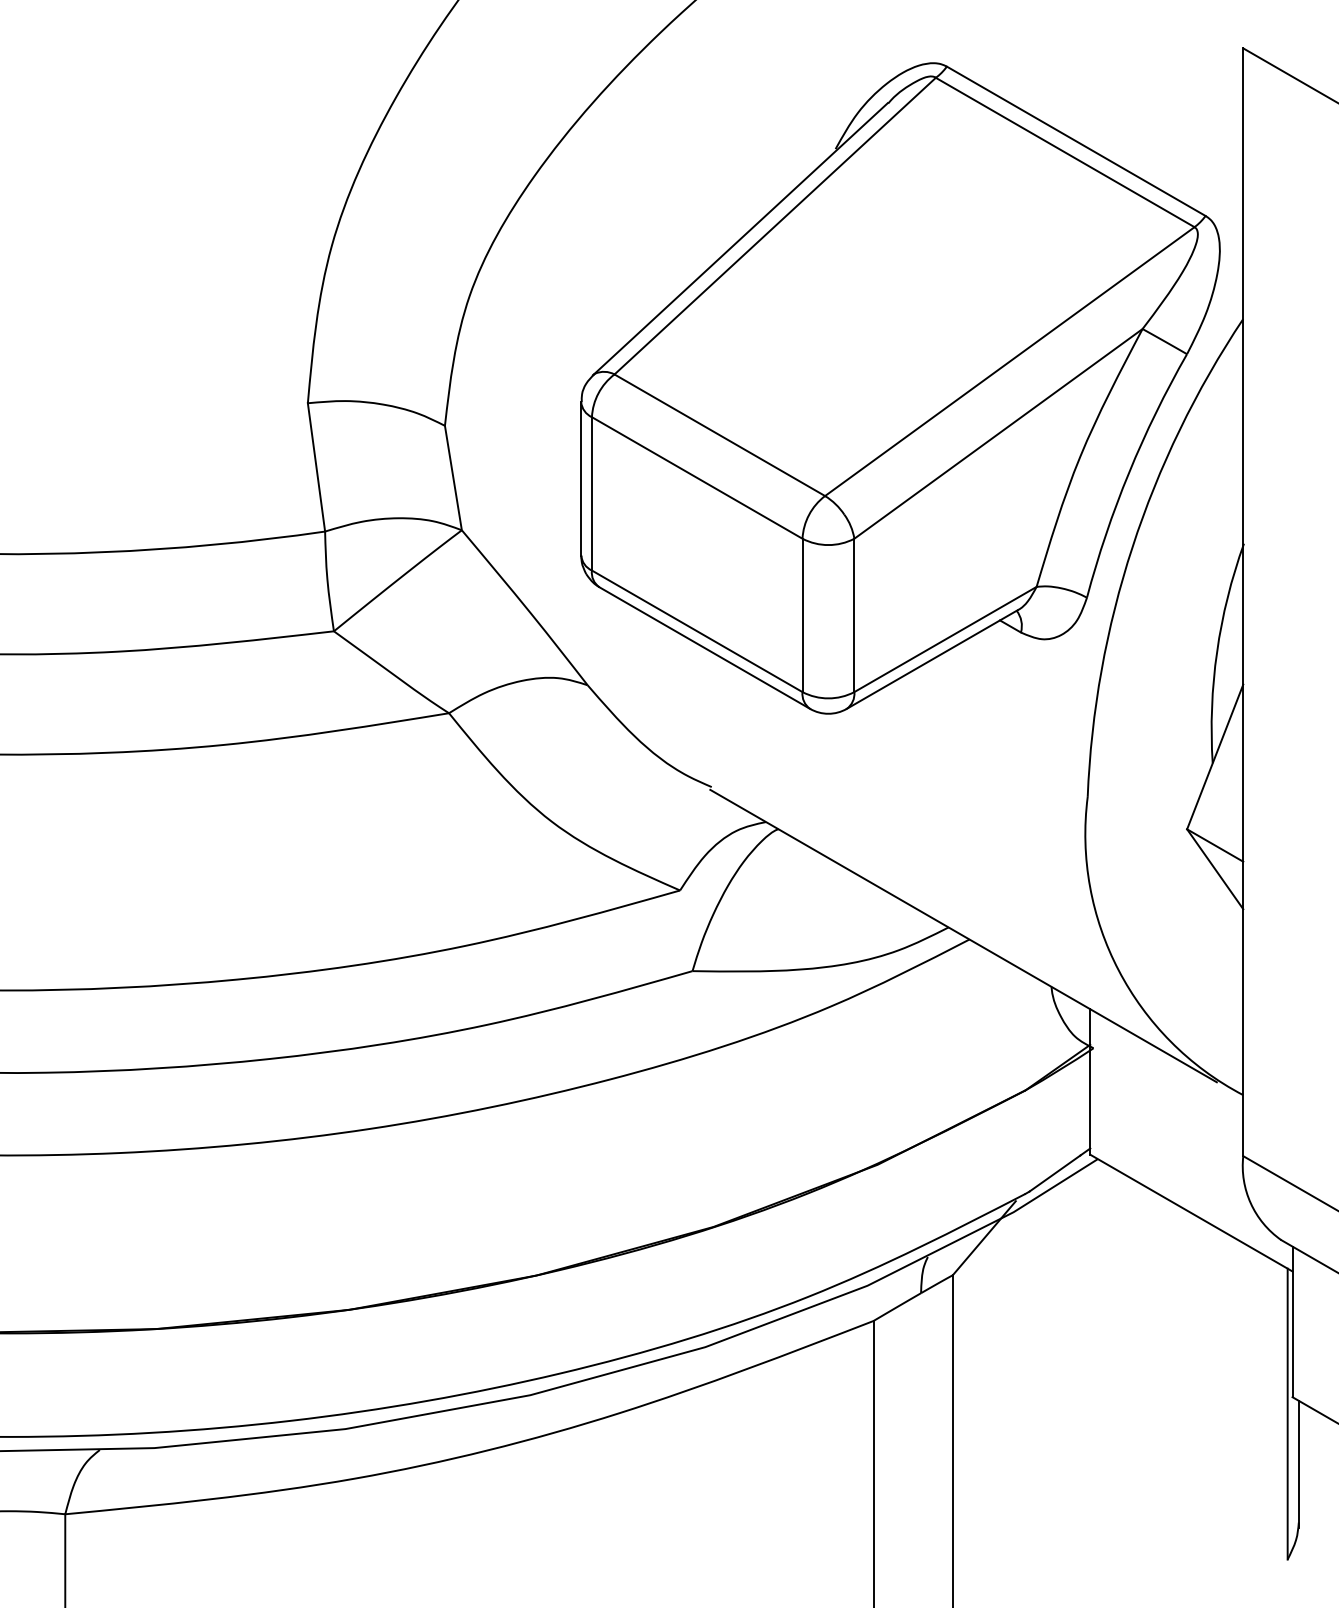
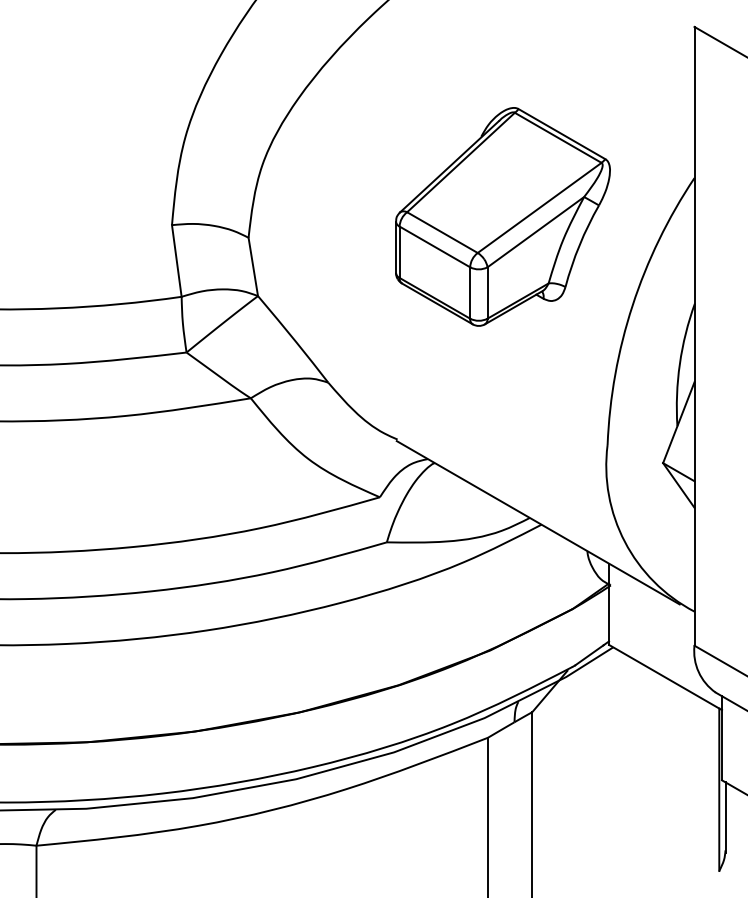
part: (899, 387) -> (502, 216), size x0.6

